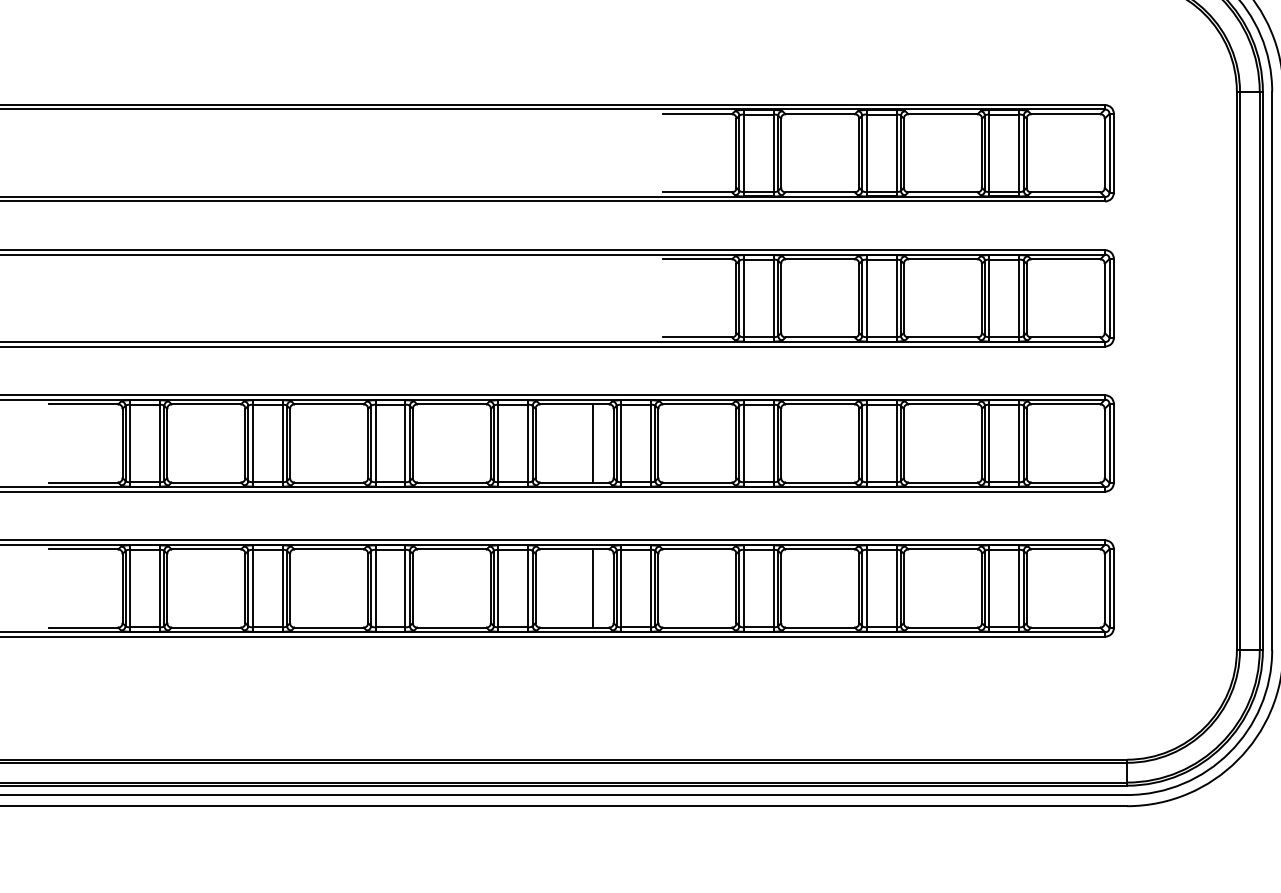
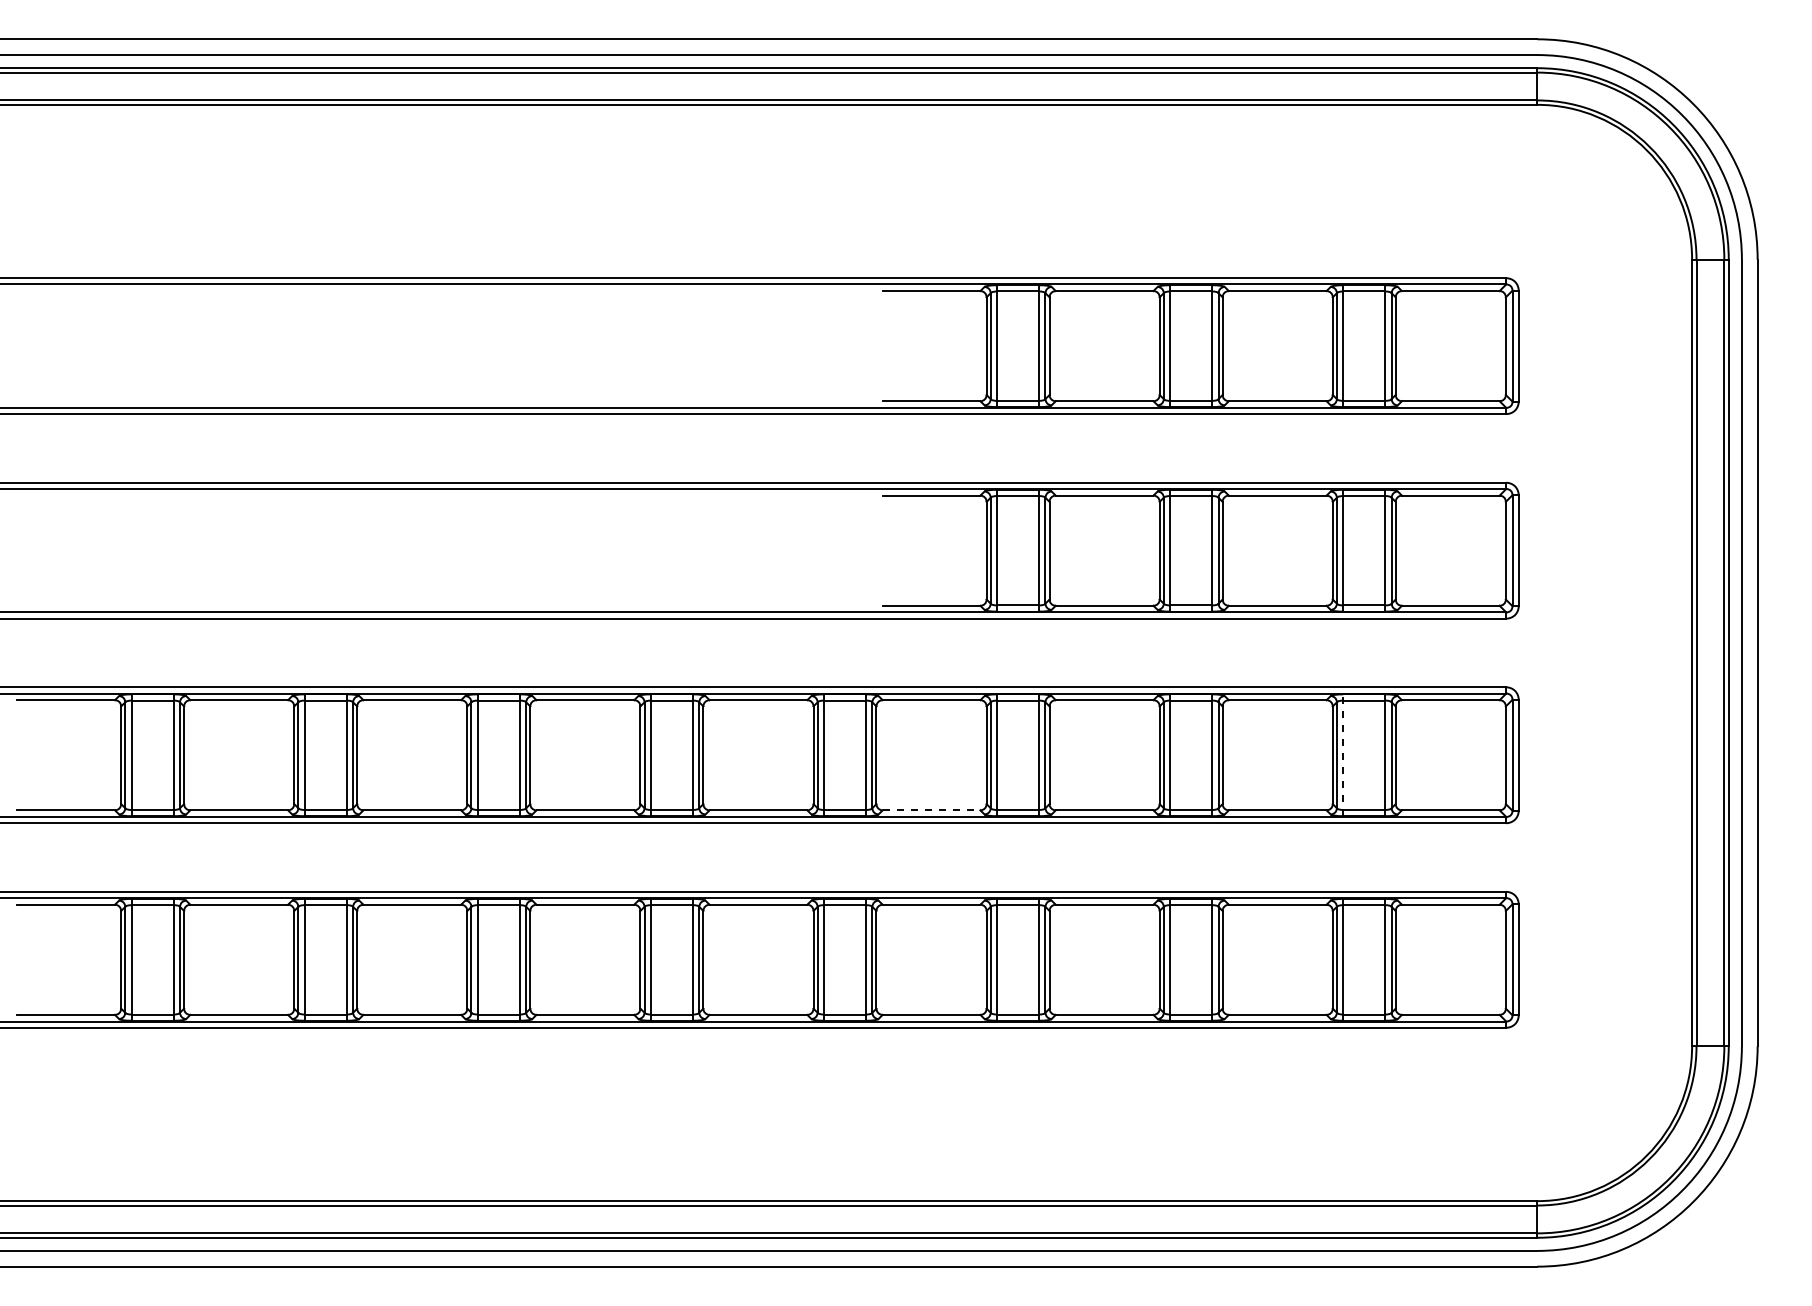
line: (592, 443) -> (783, 755), removed
line: (989, 443) -> (1343, 755), solid -> dashed
line: (697, 482) -> (931, 810), solid -> dashed
line: (592, 588) -> (783, 959), removed

